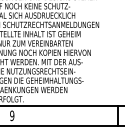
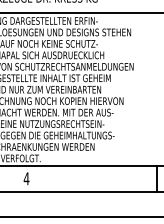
text: (12, 115) -> (26, 178), 9 -> 4

